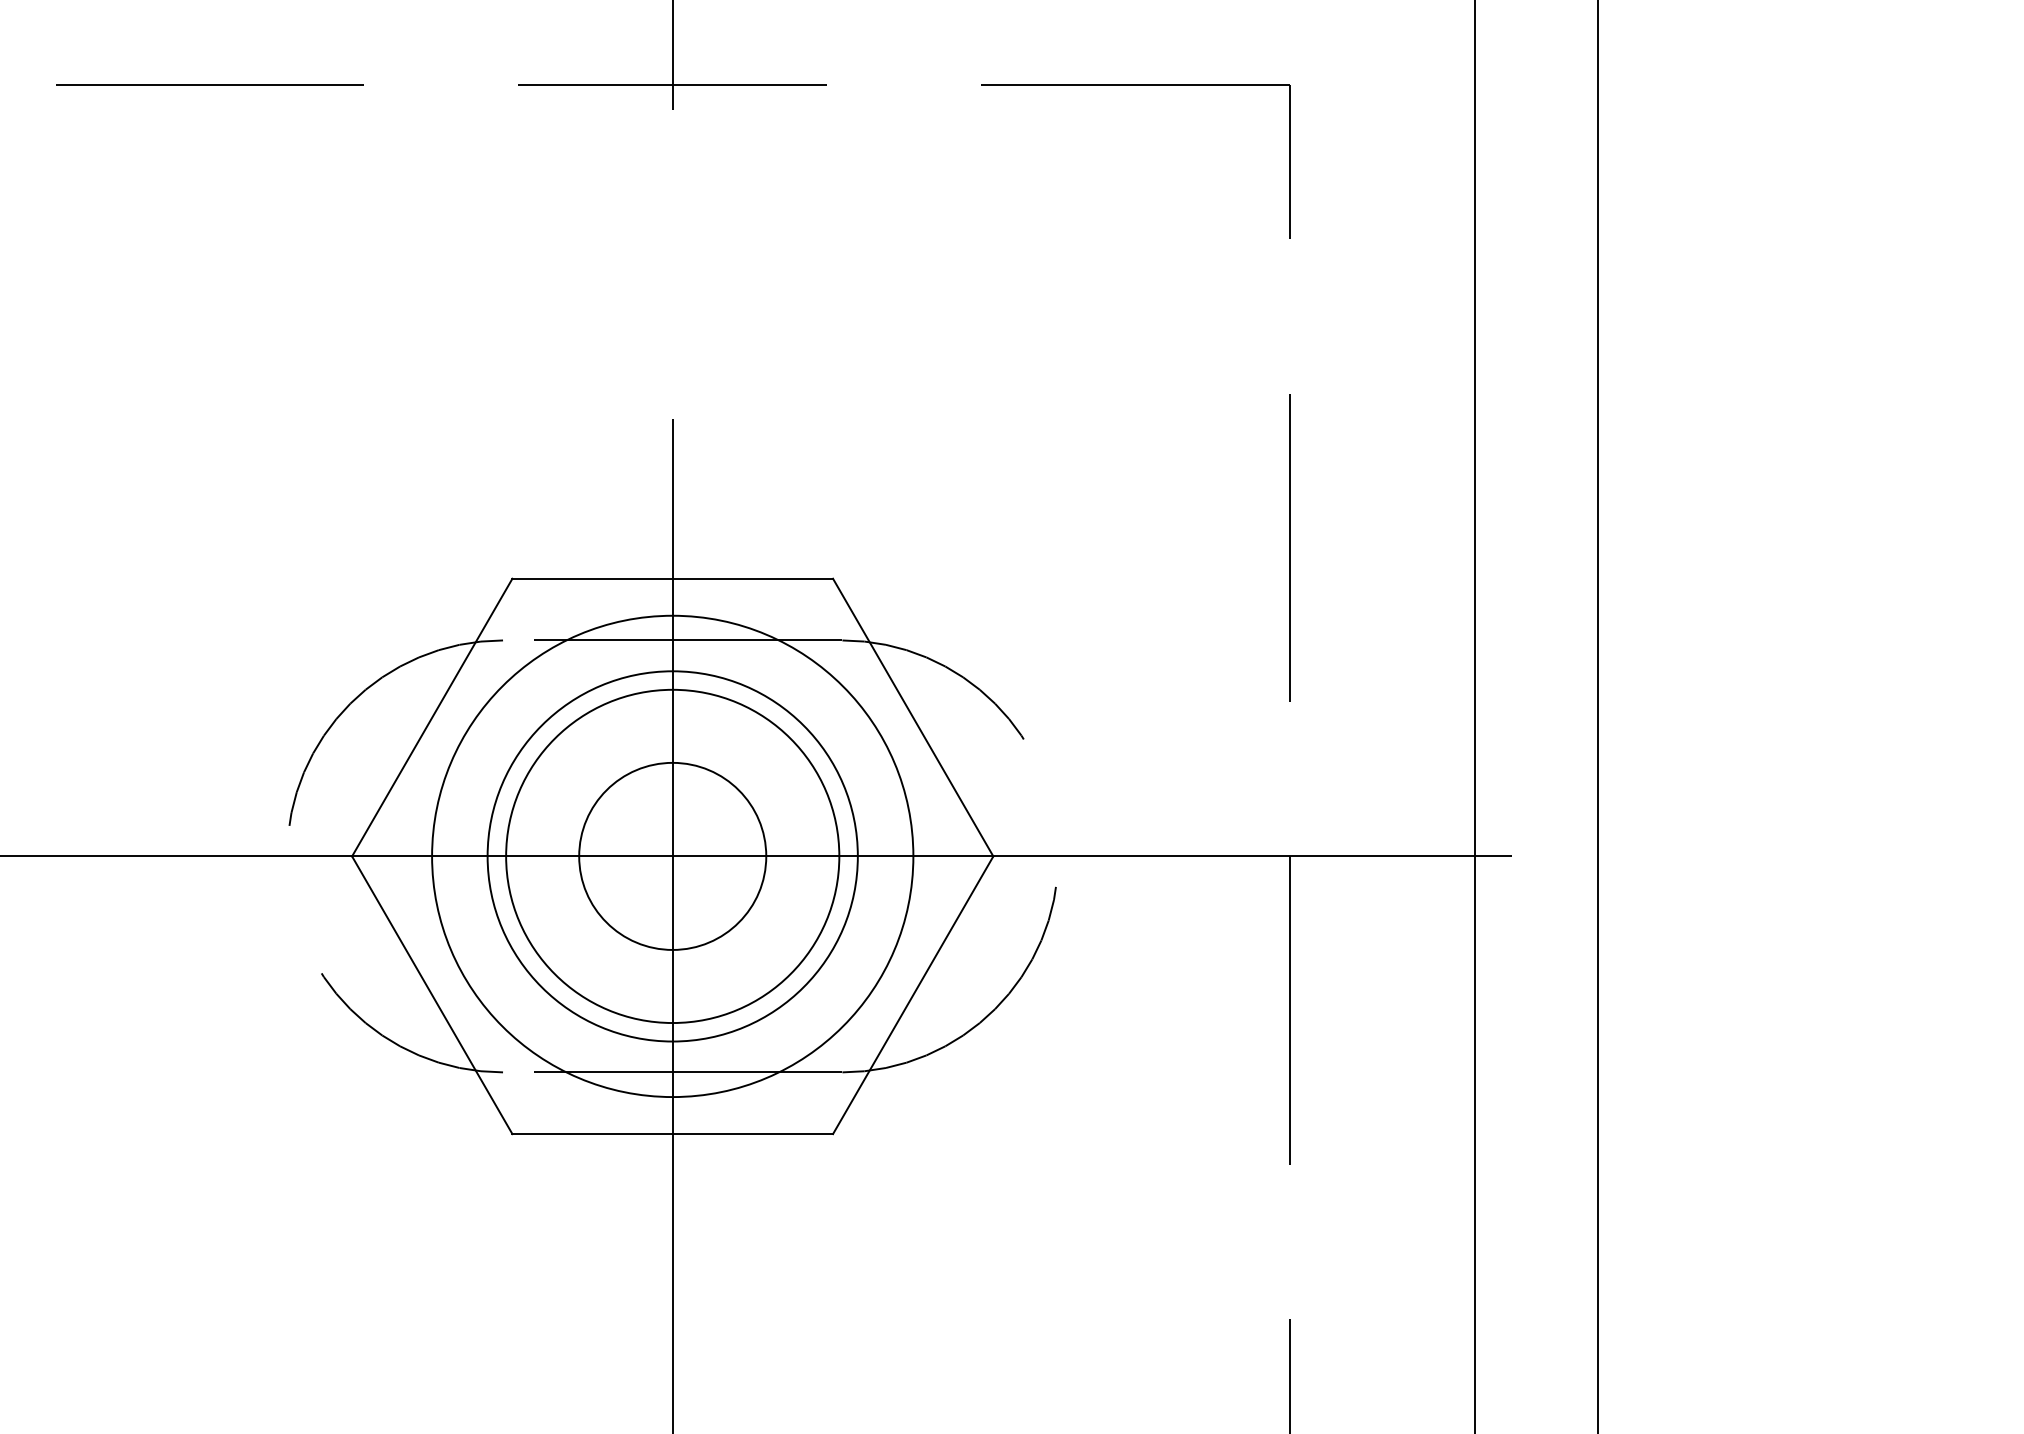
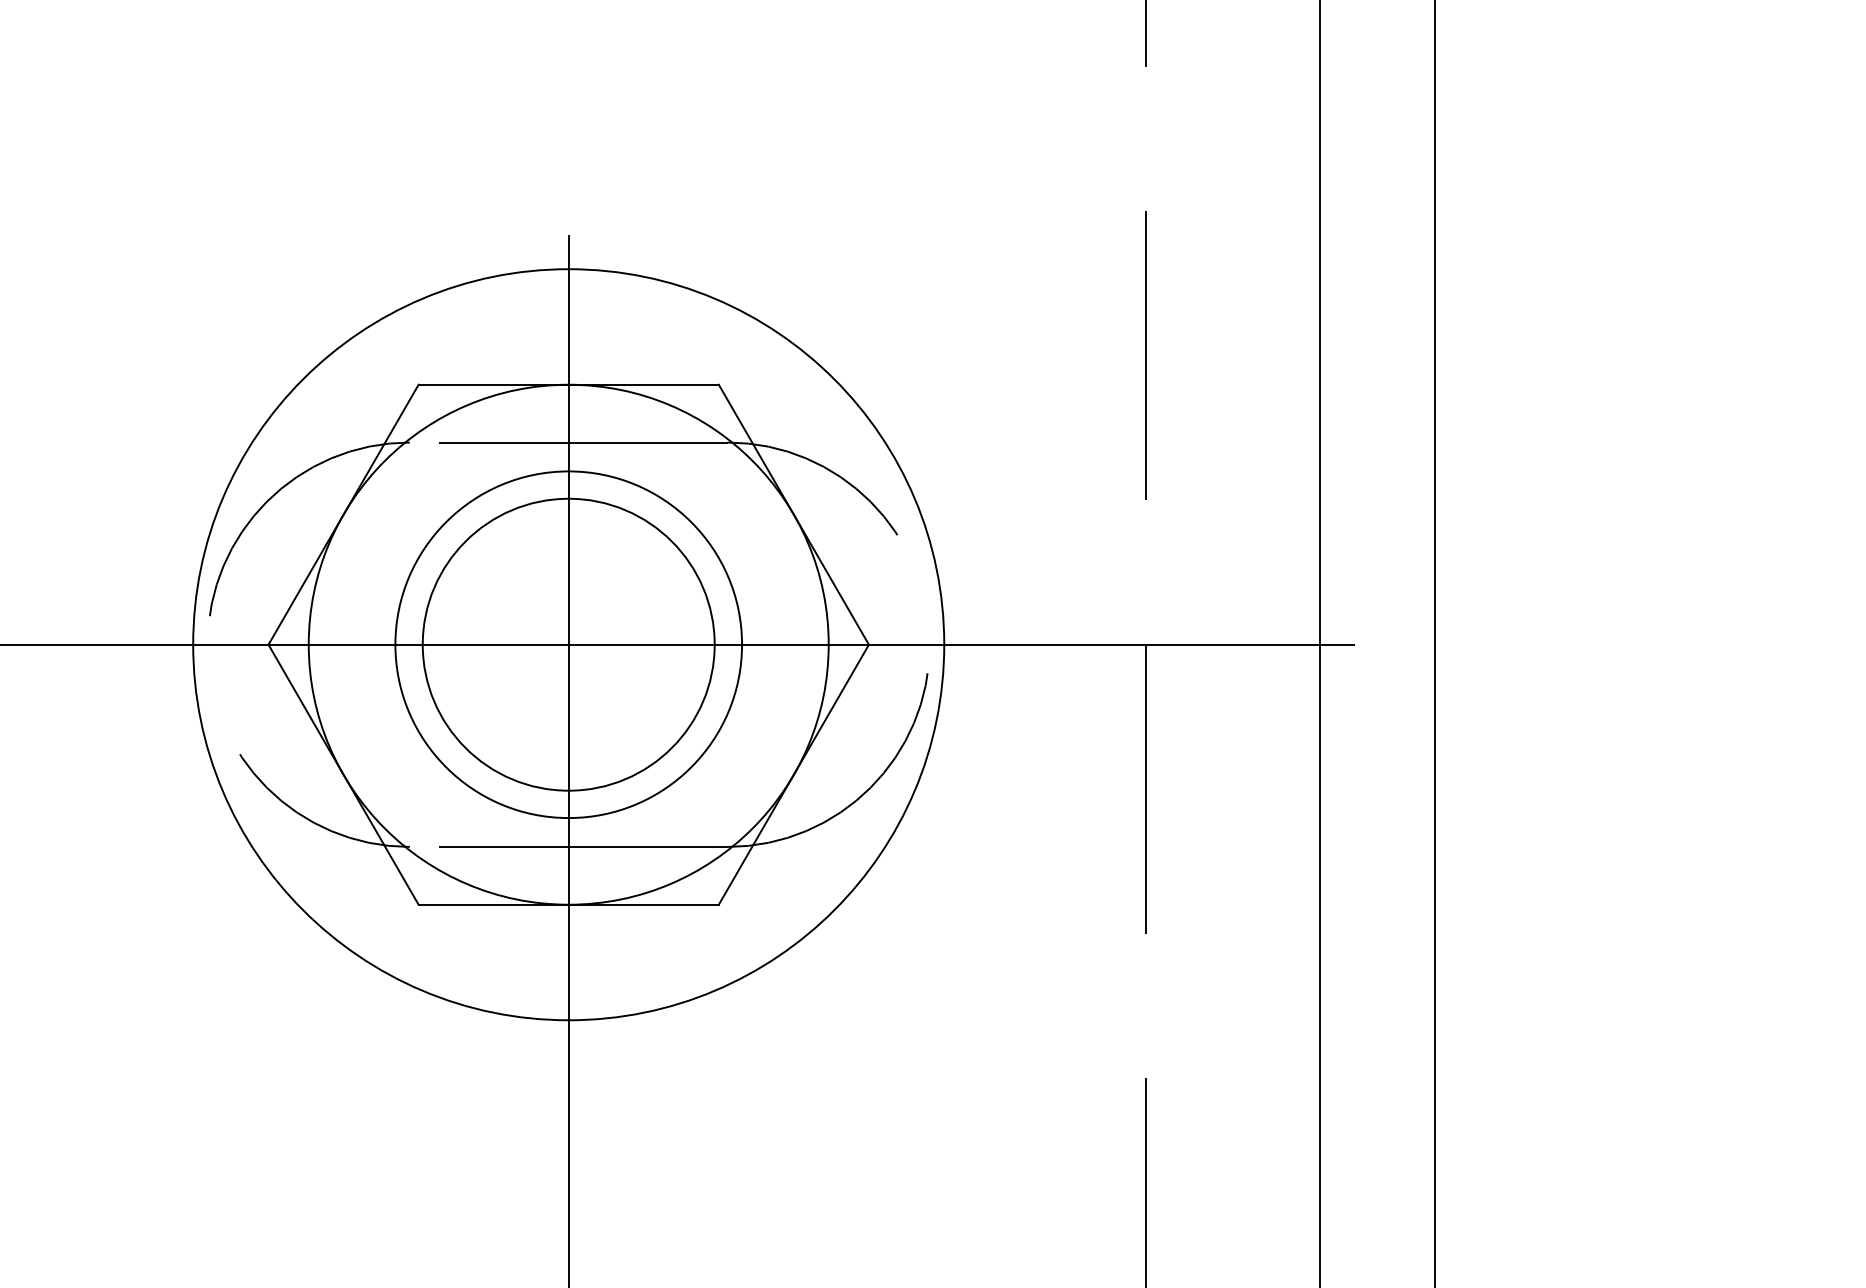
circle: (672, 856) -> (568, 644), size x1.67
circle: (672, 856) -> (568, 644), size x1.67
circle: (672, 856) -> (568, 644), size x1.67

